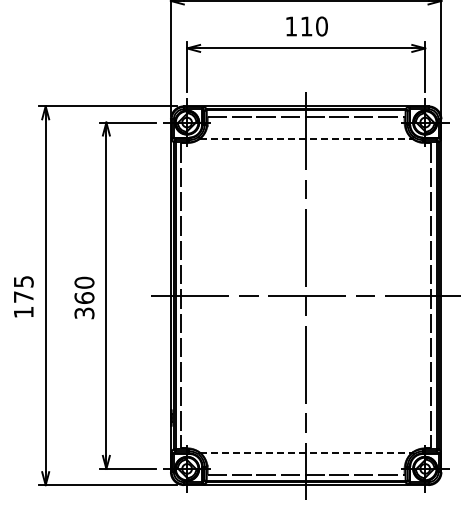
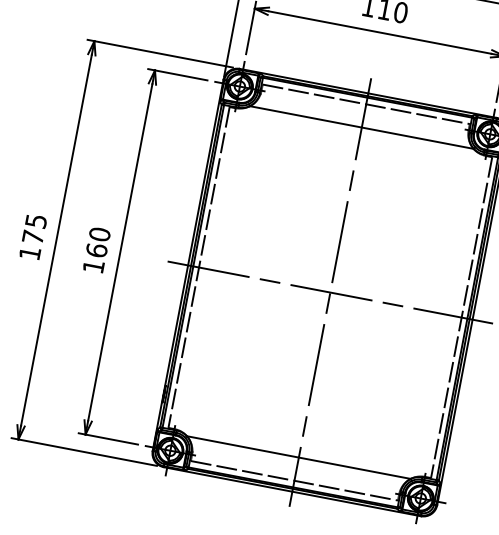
line: (306, 138) -> (362, 127), dashed -> solid
text: (84, 313) -> (93, 266), 360 -> 160
line: (306, 452) -> (299, 457), dashed -> solid

